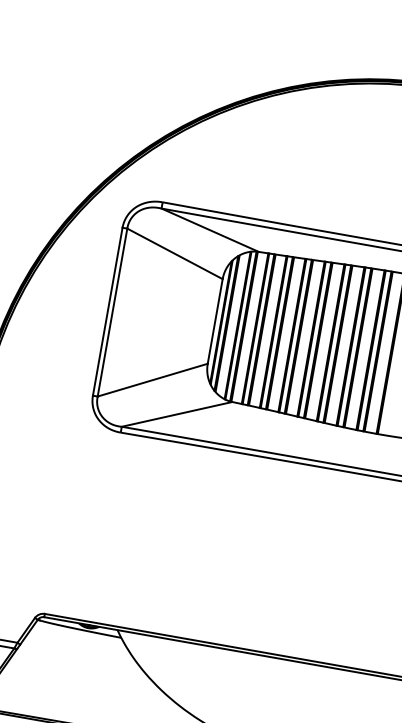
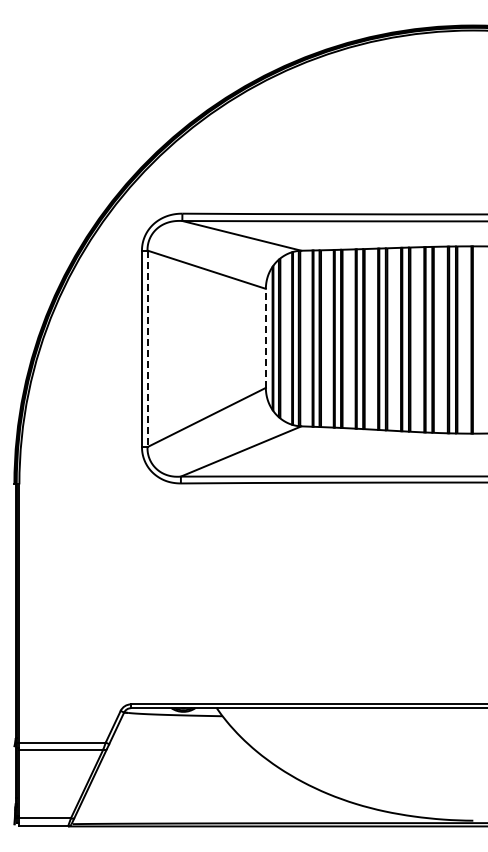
line: (112, 313) -> (147, 349), solid -> dashed
line: (214, 321) -> (265, 338), solid -> dashed

